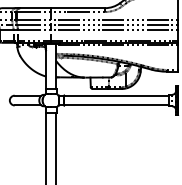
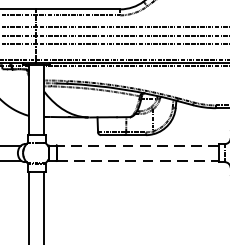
line: (115, 95) -> (136, 145), solid -> dashed
line: (116, 105) -> (138, 160), solid -> dashed

